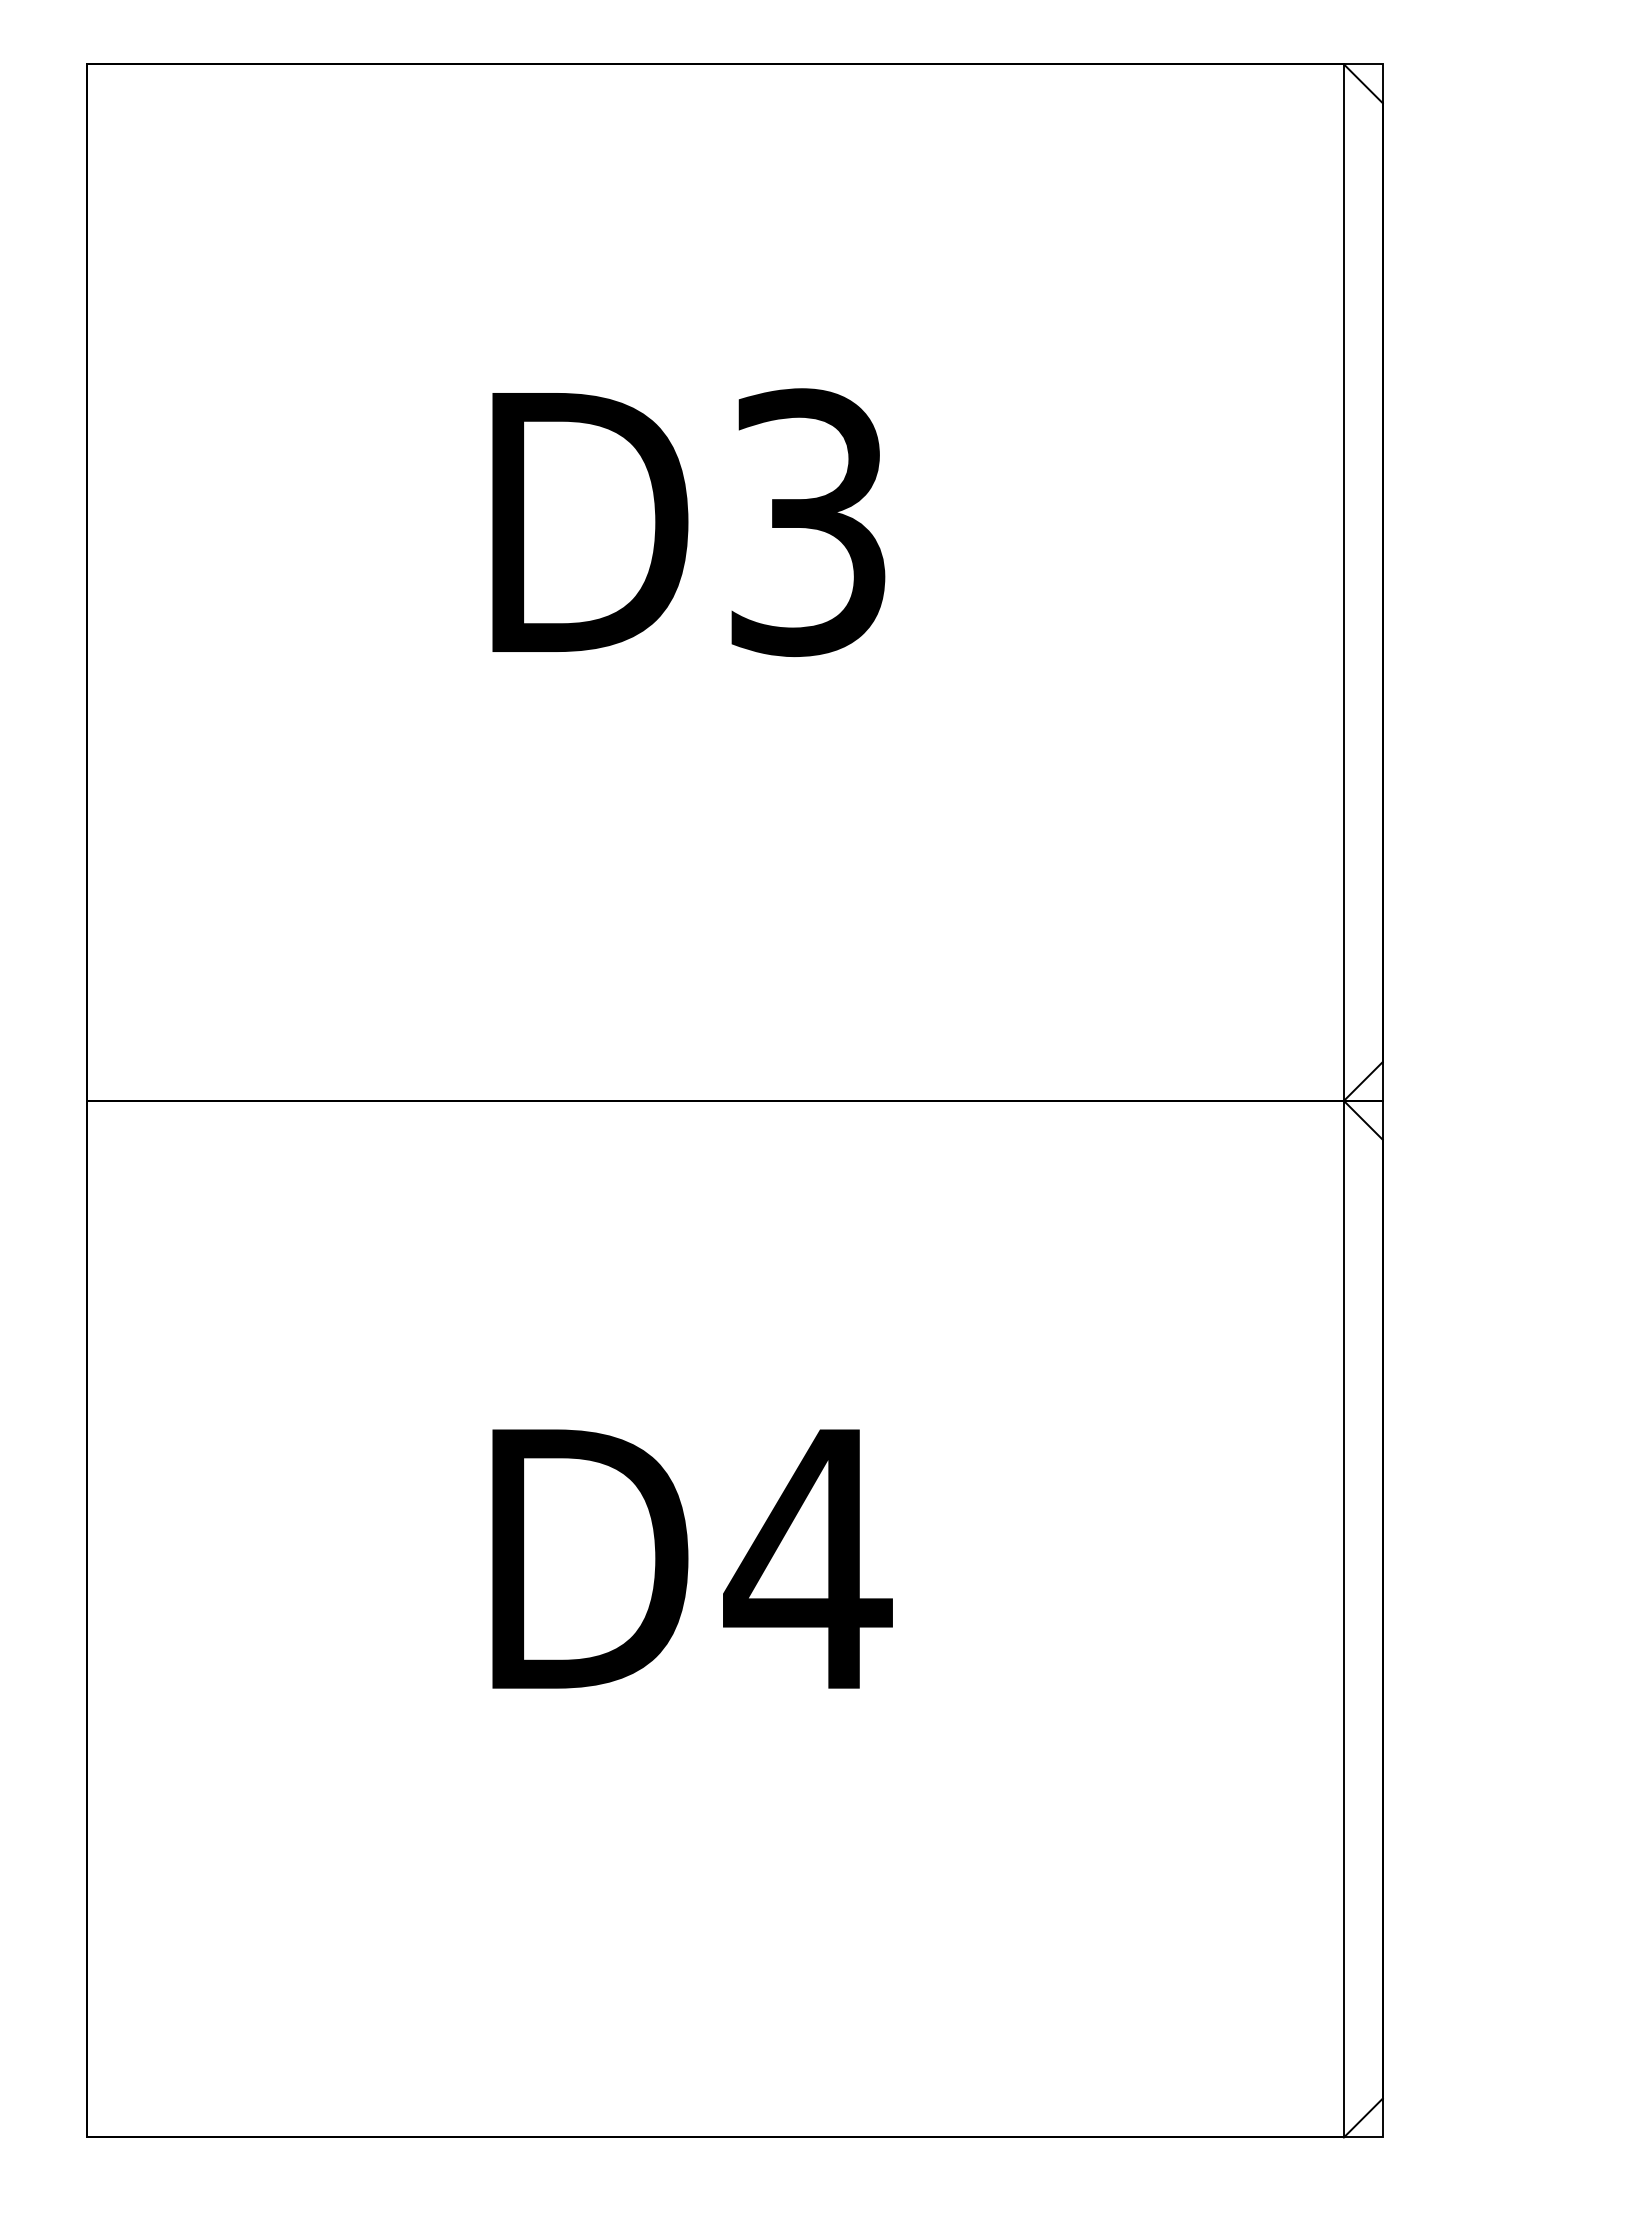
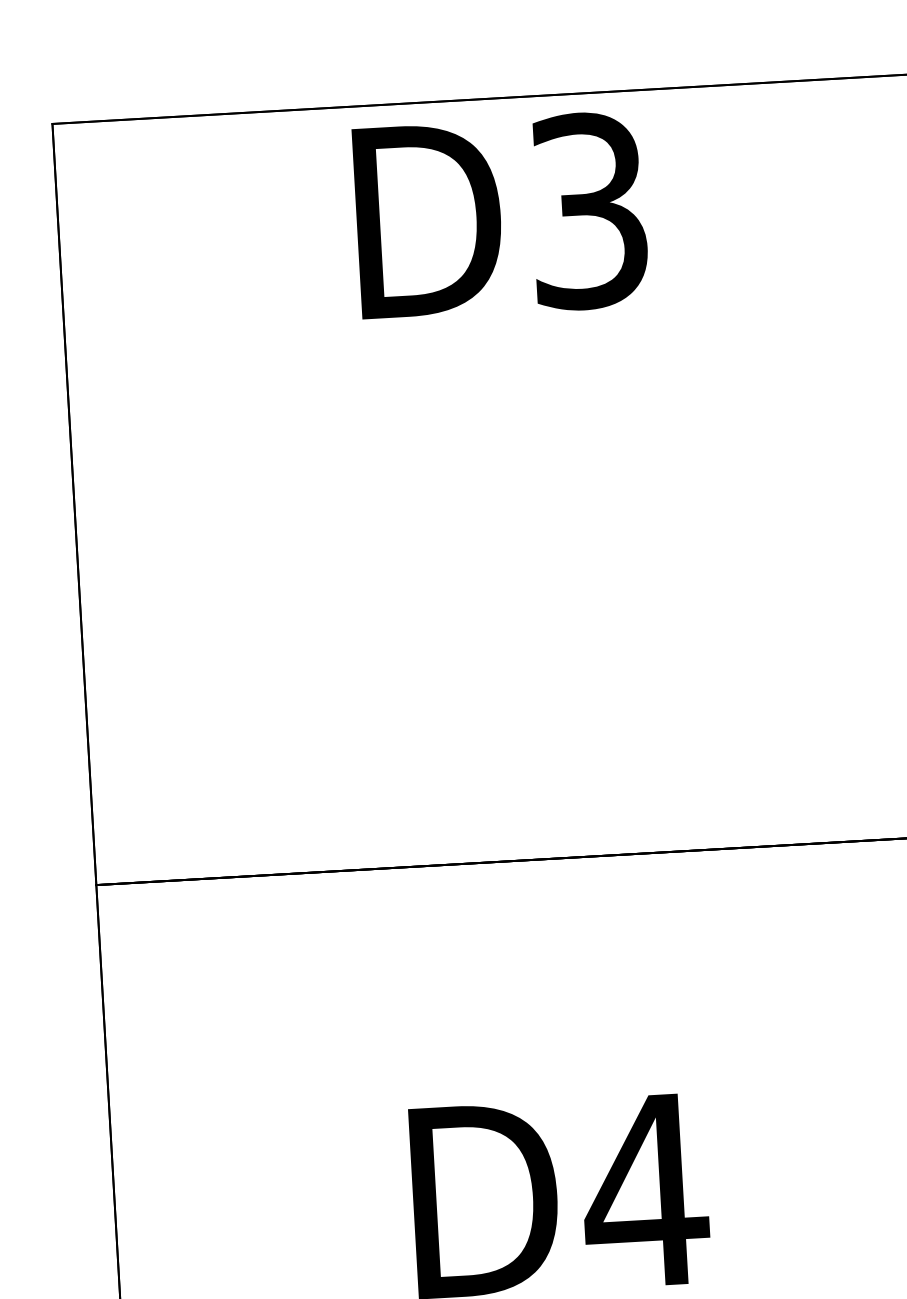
text: (688, 522) -> (500, 216), moved

